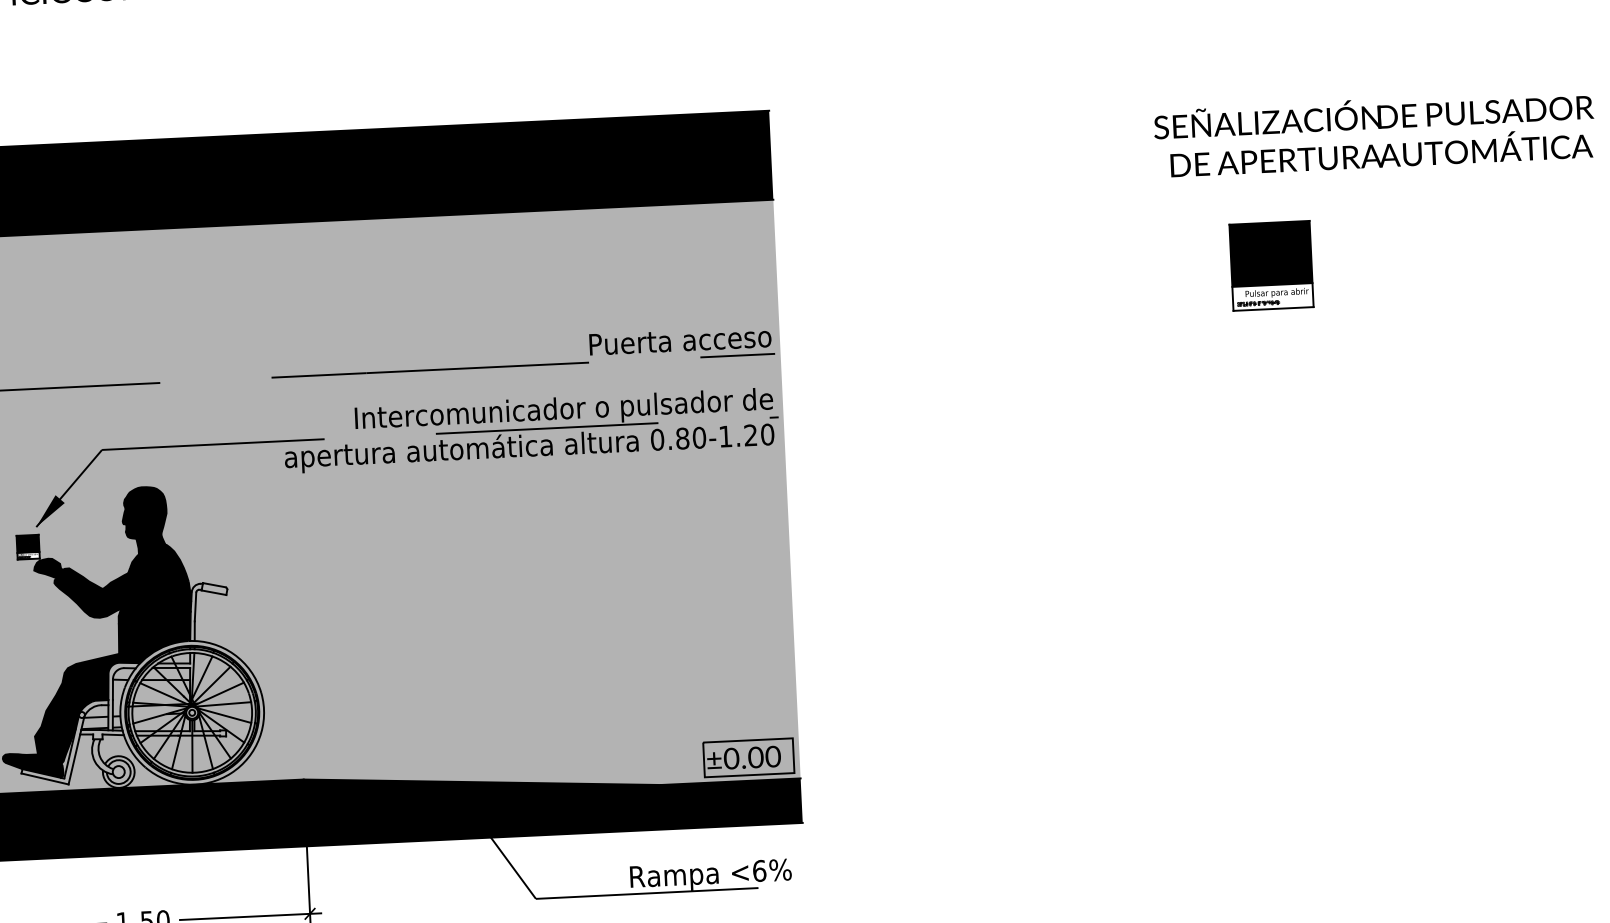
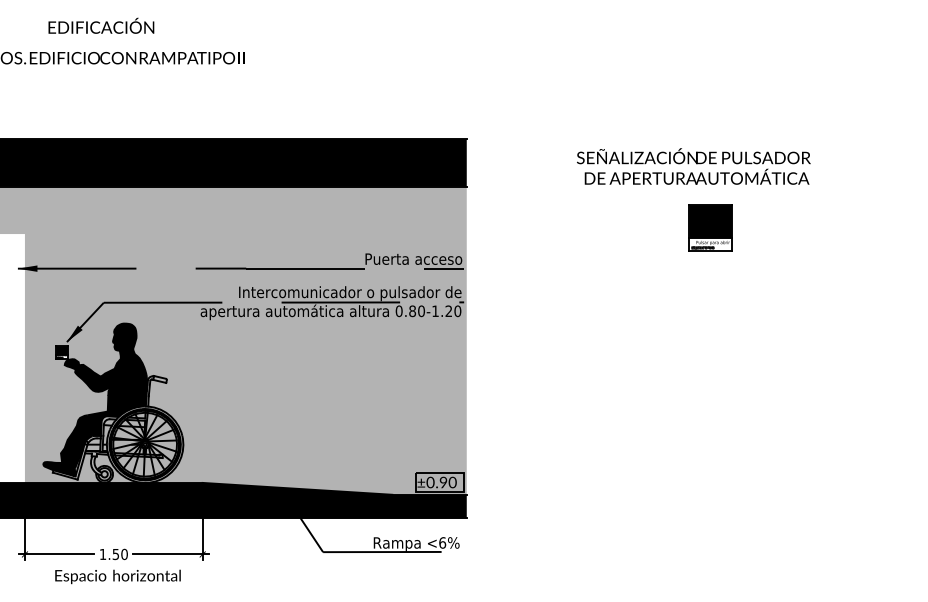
text: (1373, 133) -> (693, 166), moved
part: (1270, 264) -> (710, 227), moved
text: (756, 761) -> (443, 484), ±0.00 -> ±0.90

